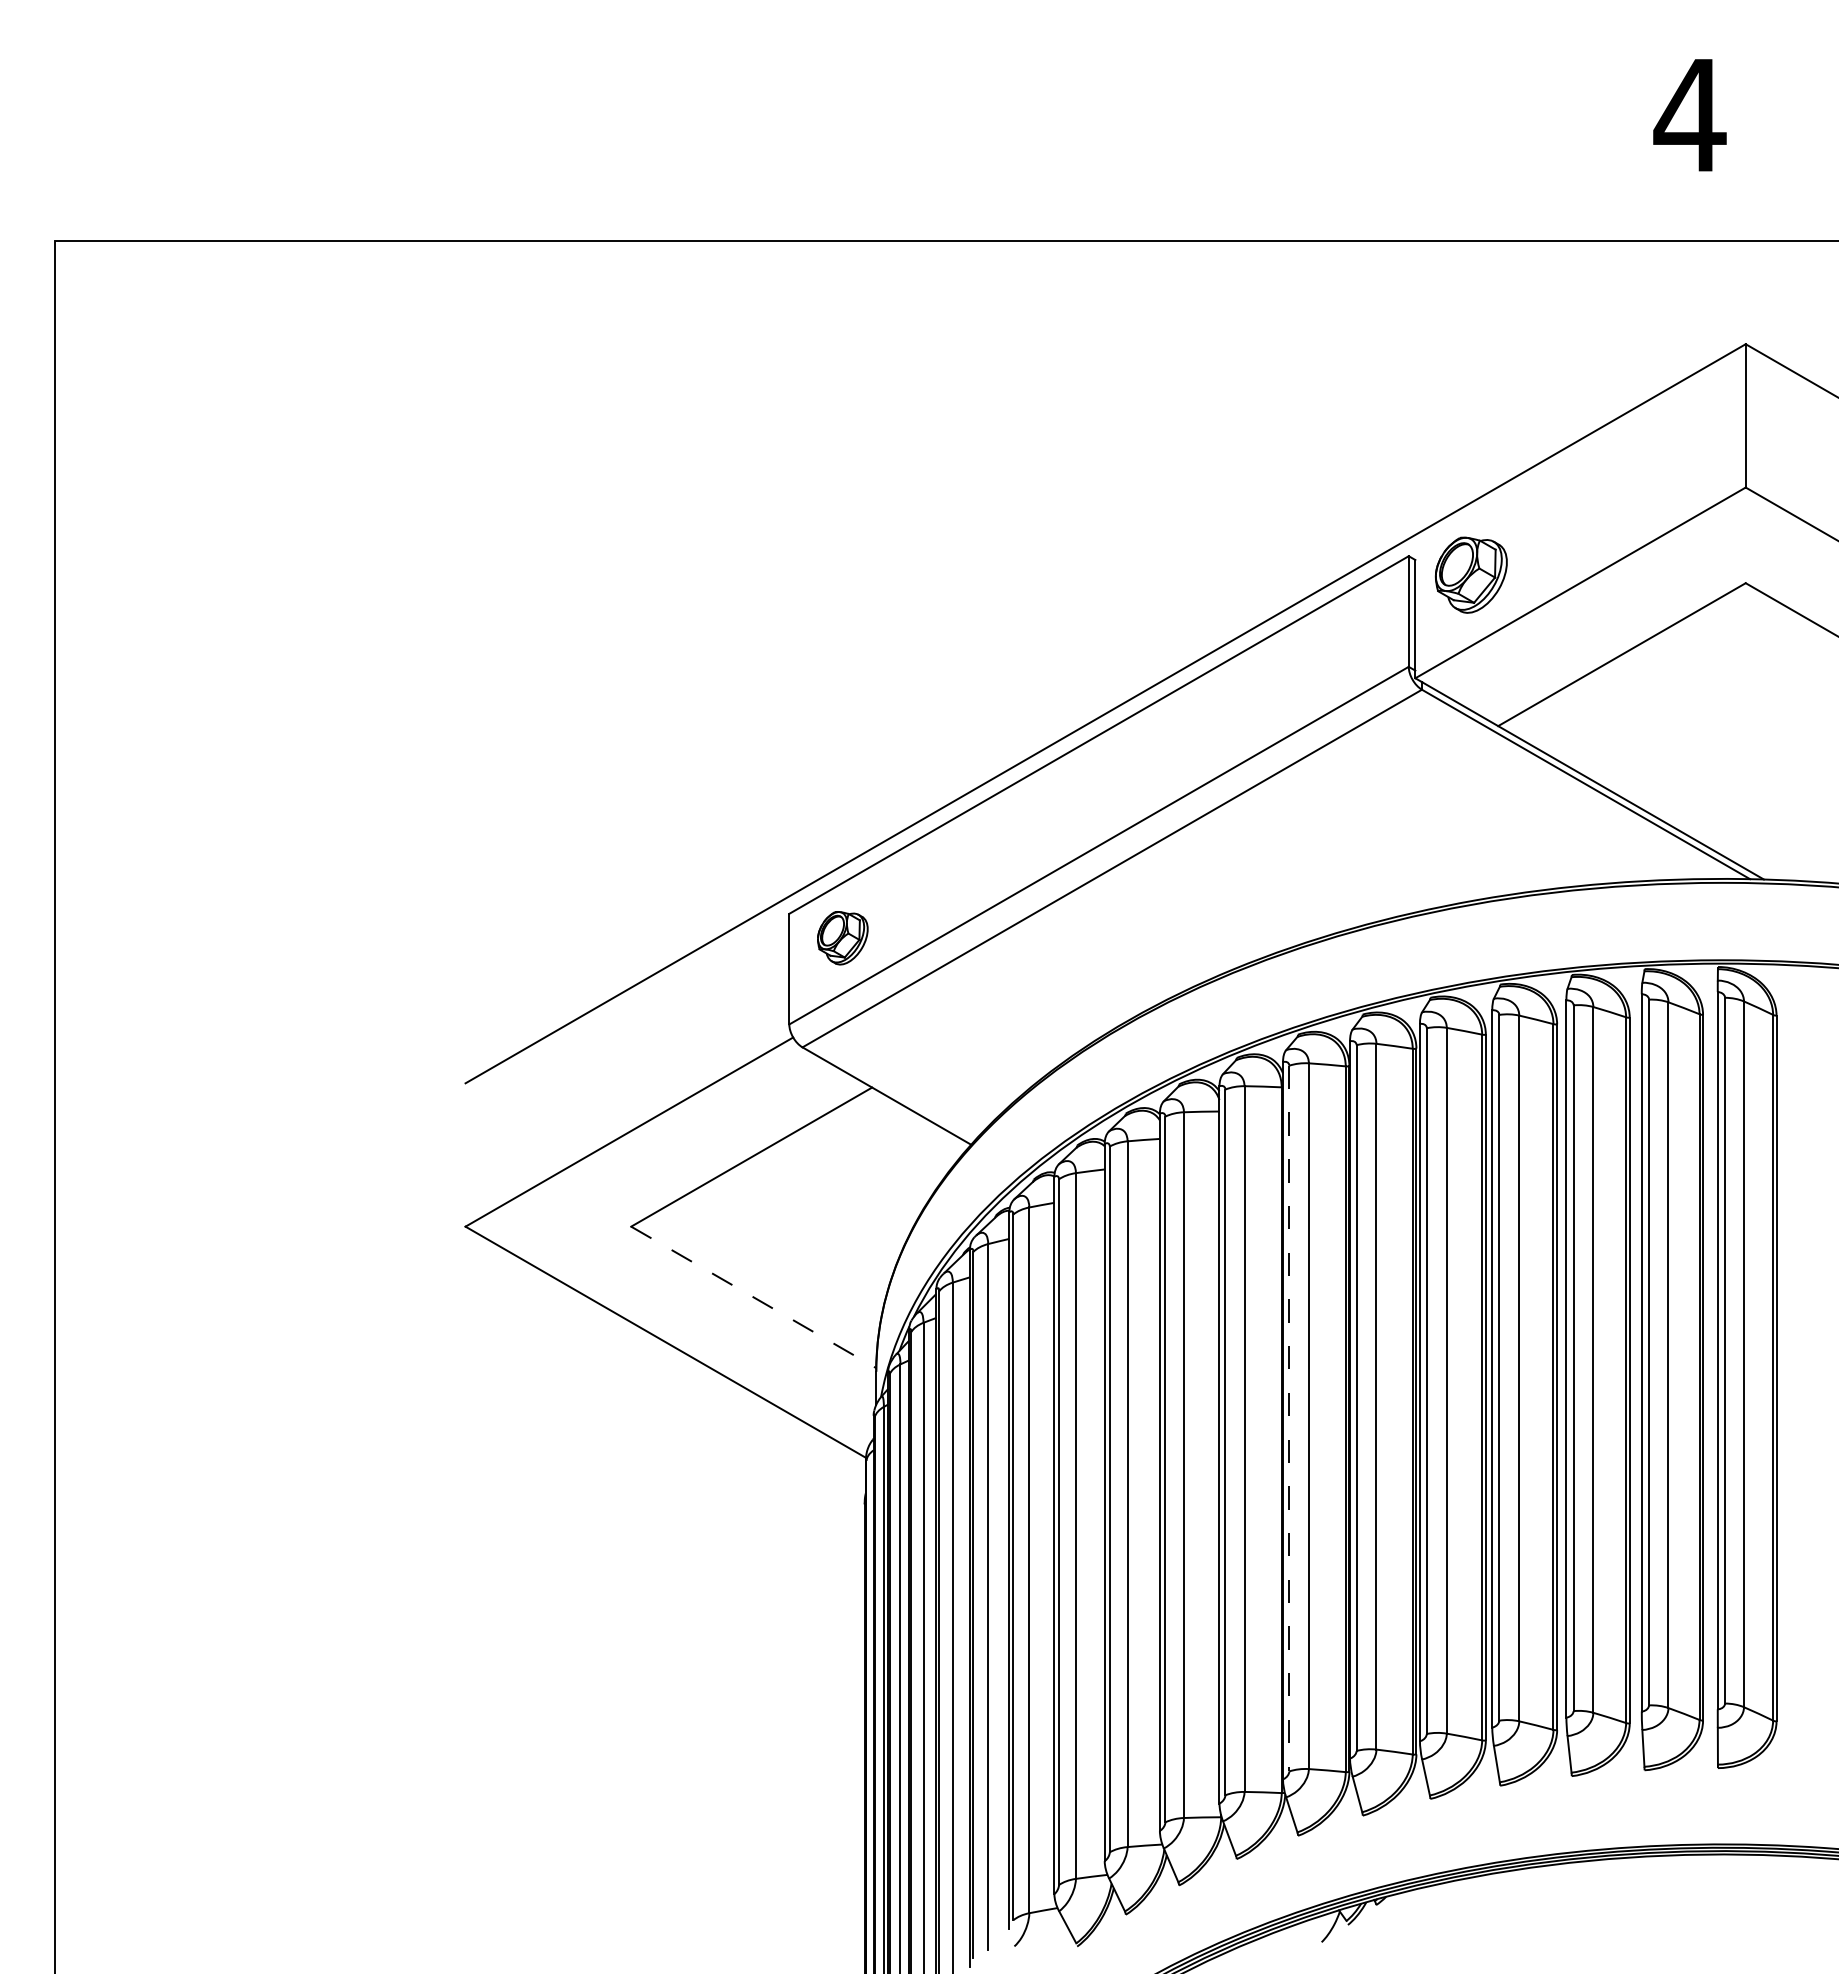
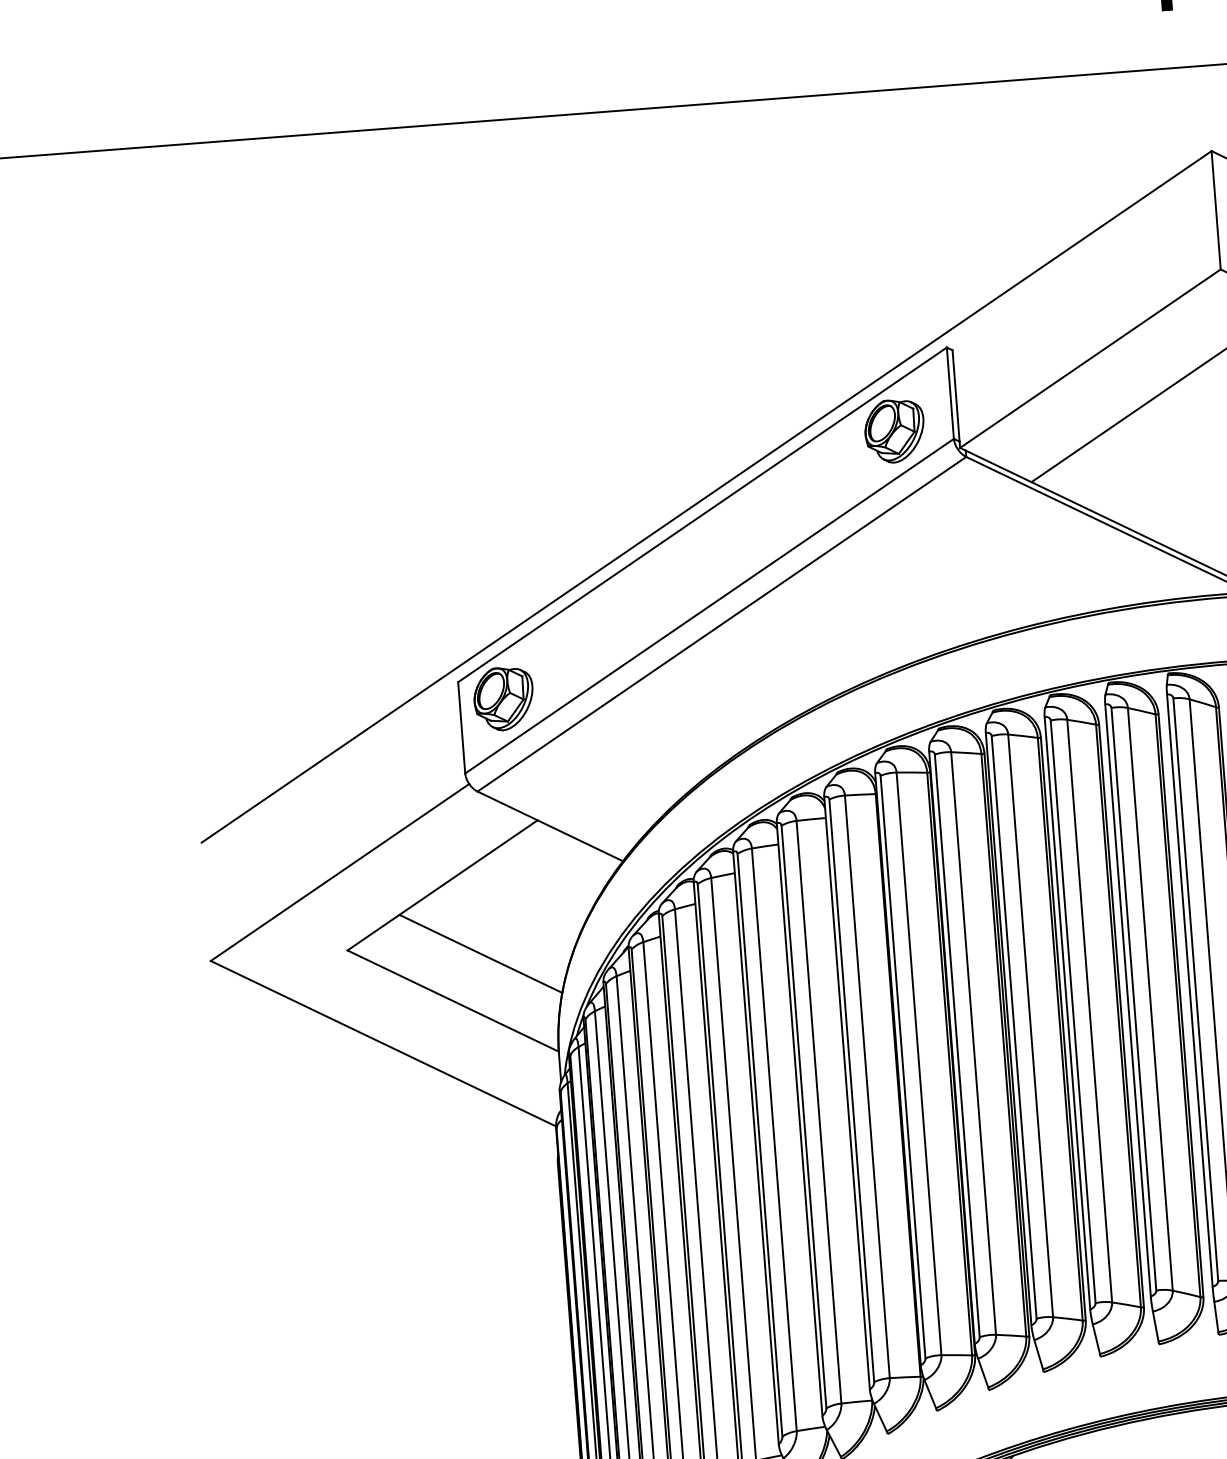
part: (1470, 574) -> (894, 430), moved
part: (842, 937) -> (503, 698), size x1.43
line: (791, 1242) -> (480, 953), added
line: (754, 1297) -> (453, 1001), dashed -> solid
line: (1289, 1418) -> (903, 1067), dashed -> solid

